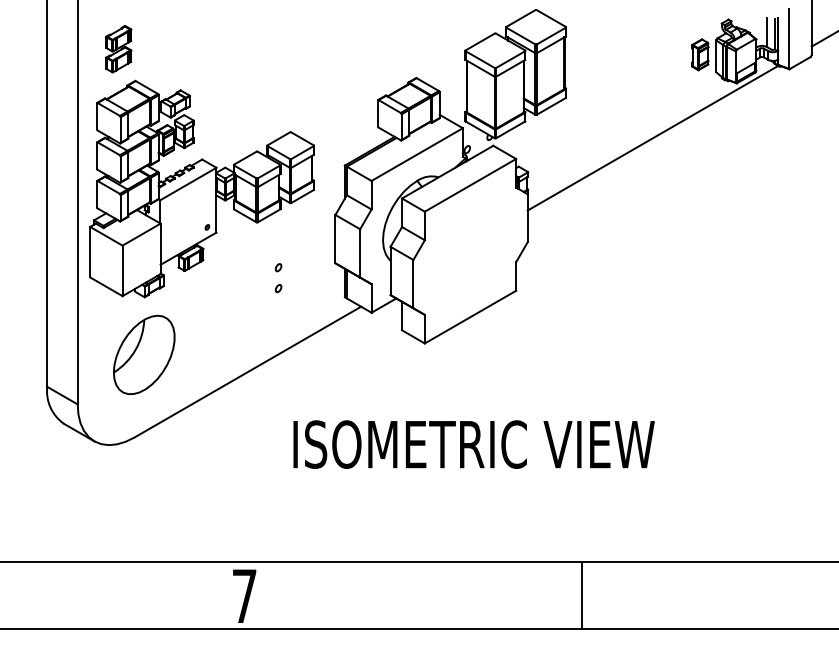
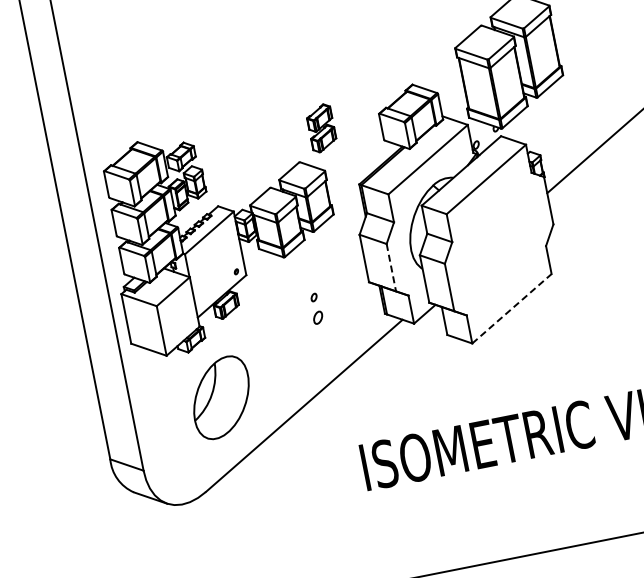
part: (118, 49) -> (321, 128), moved
line: (360, 253) -> (391, 267), solid -> dashed
part: (278, 288) -> (318, 317), size x1.6
line: (470, 317) -> (512, 309), solid -> dashed
part: (144, 354) -> (221, 397), moved

